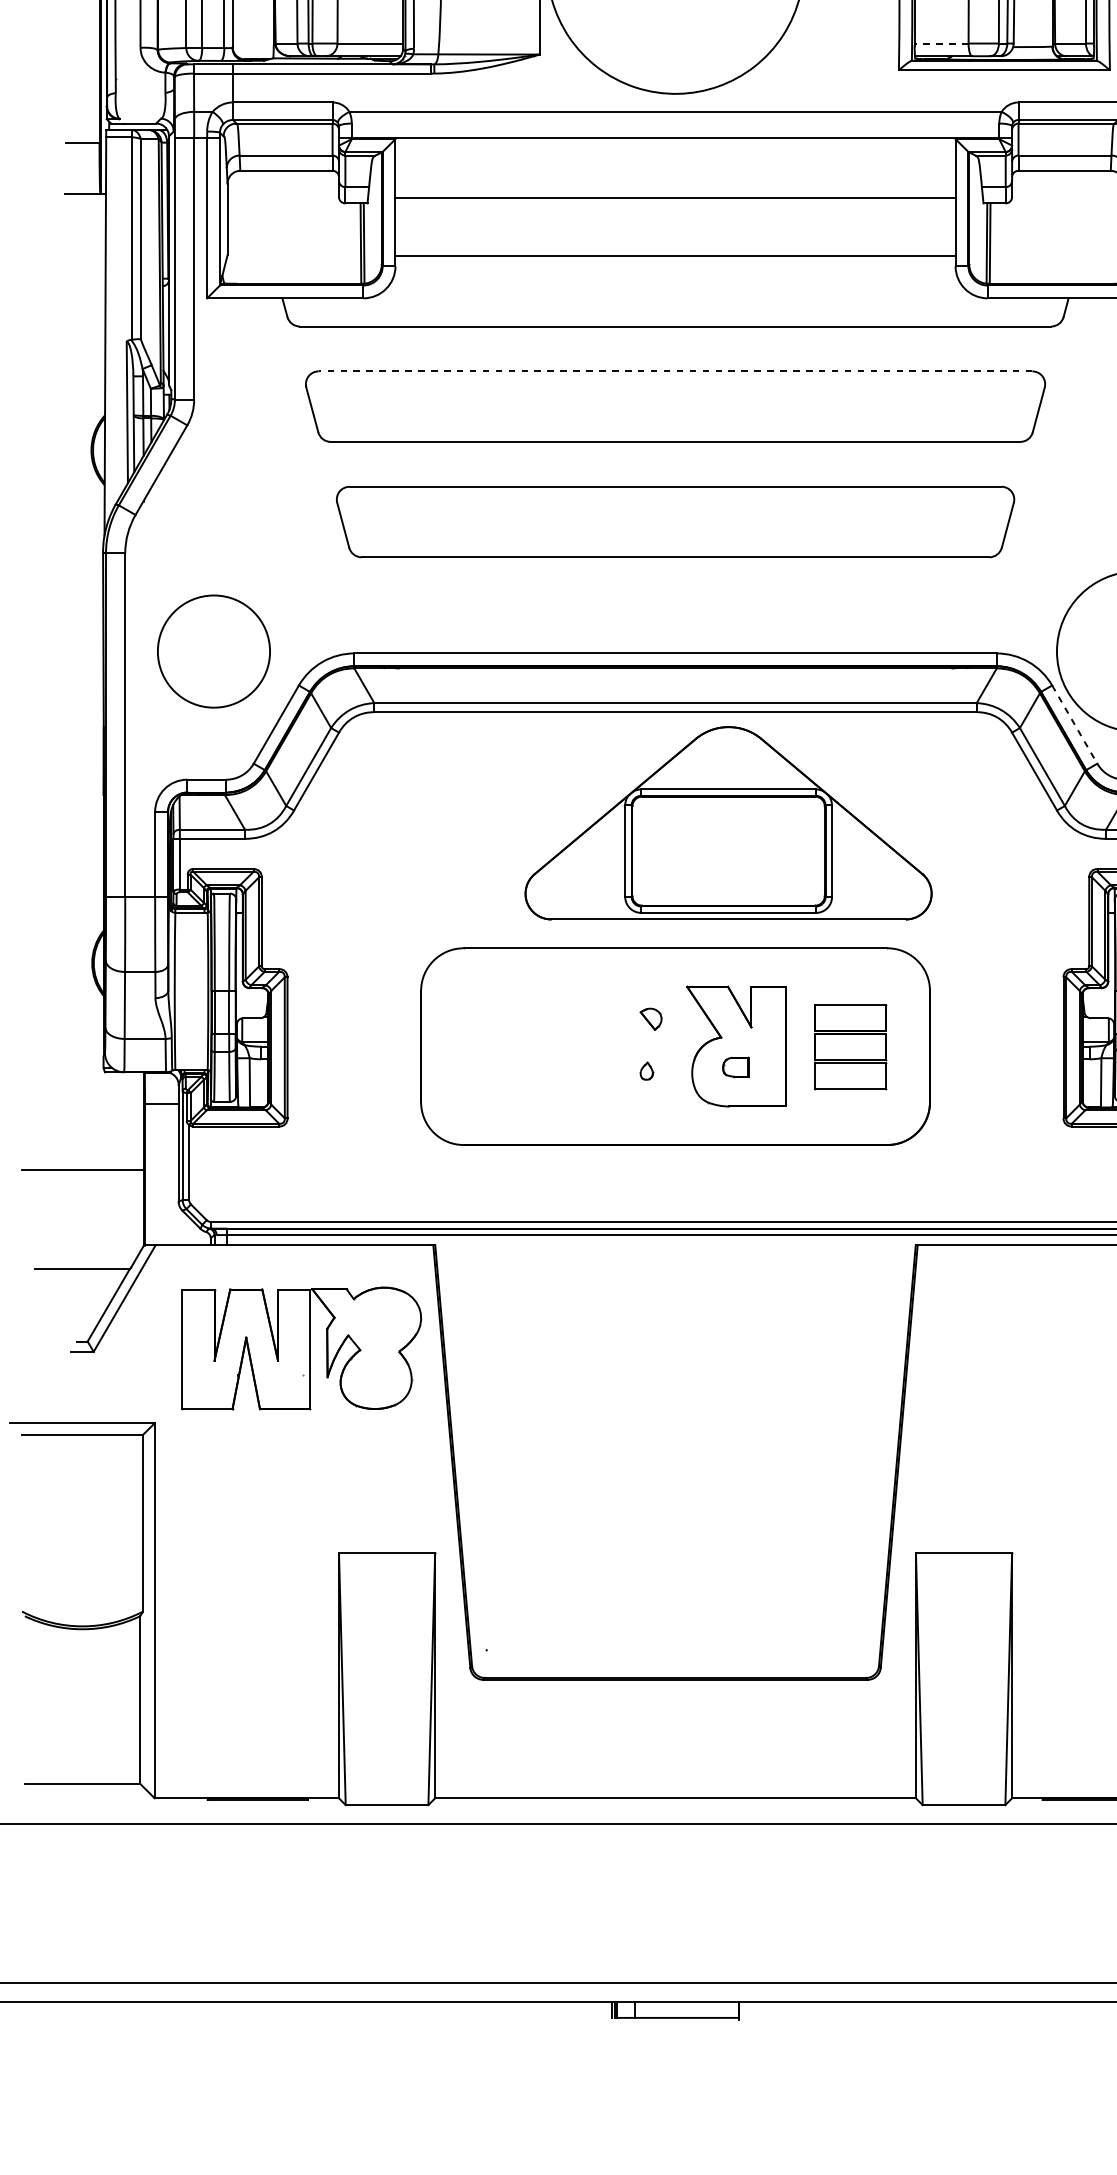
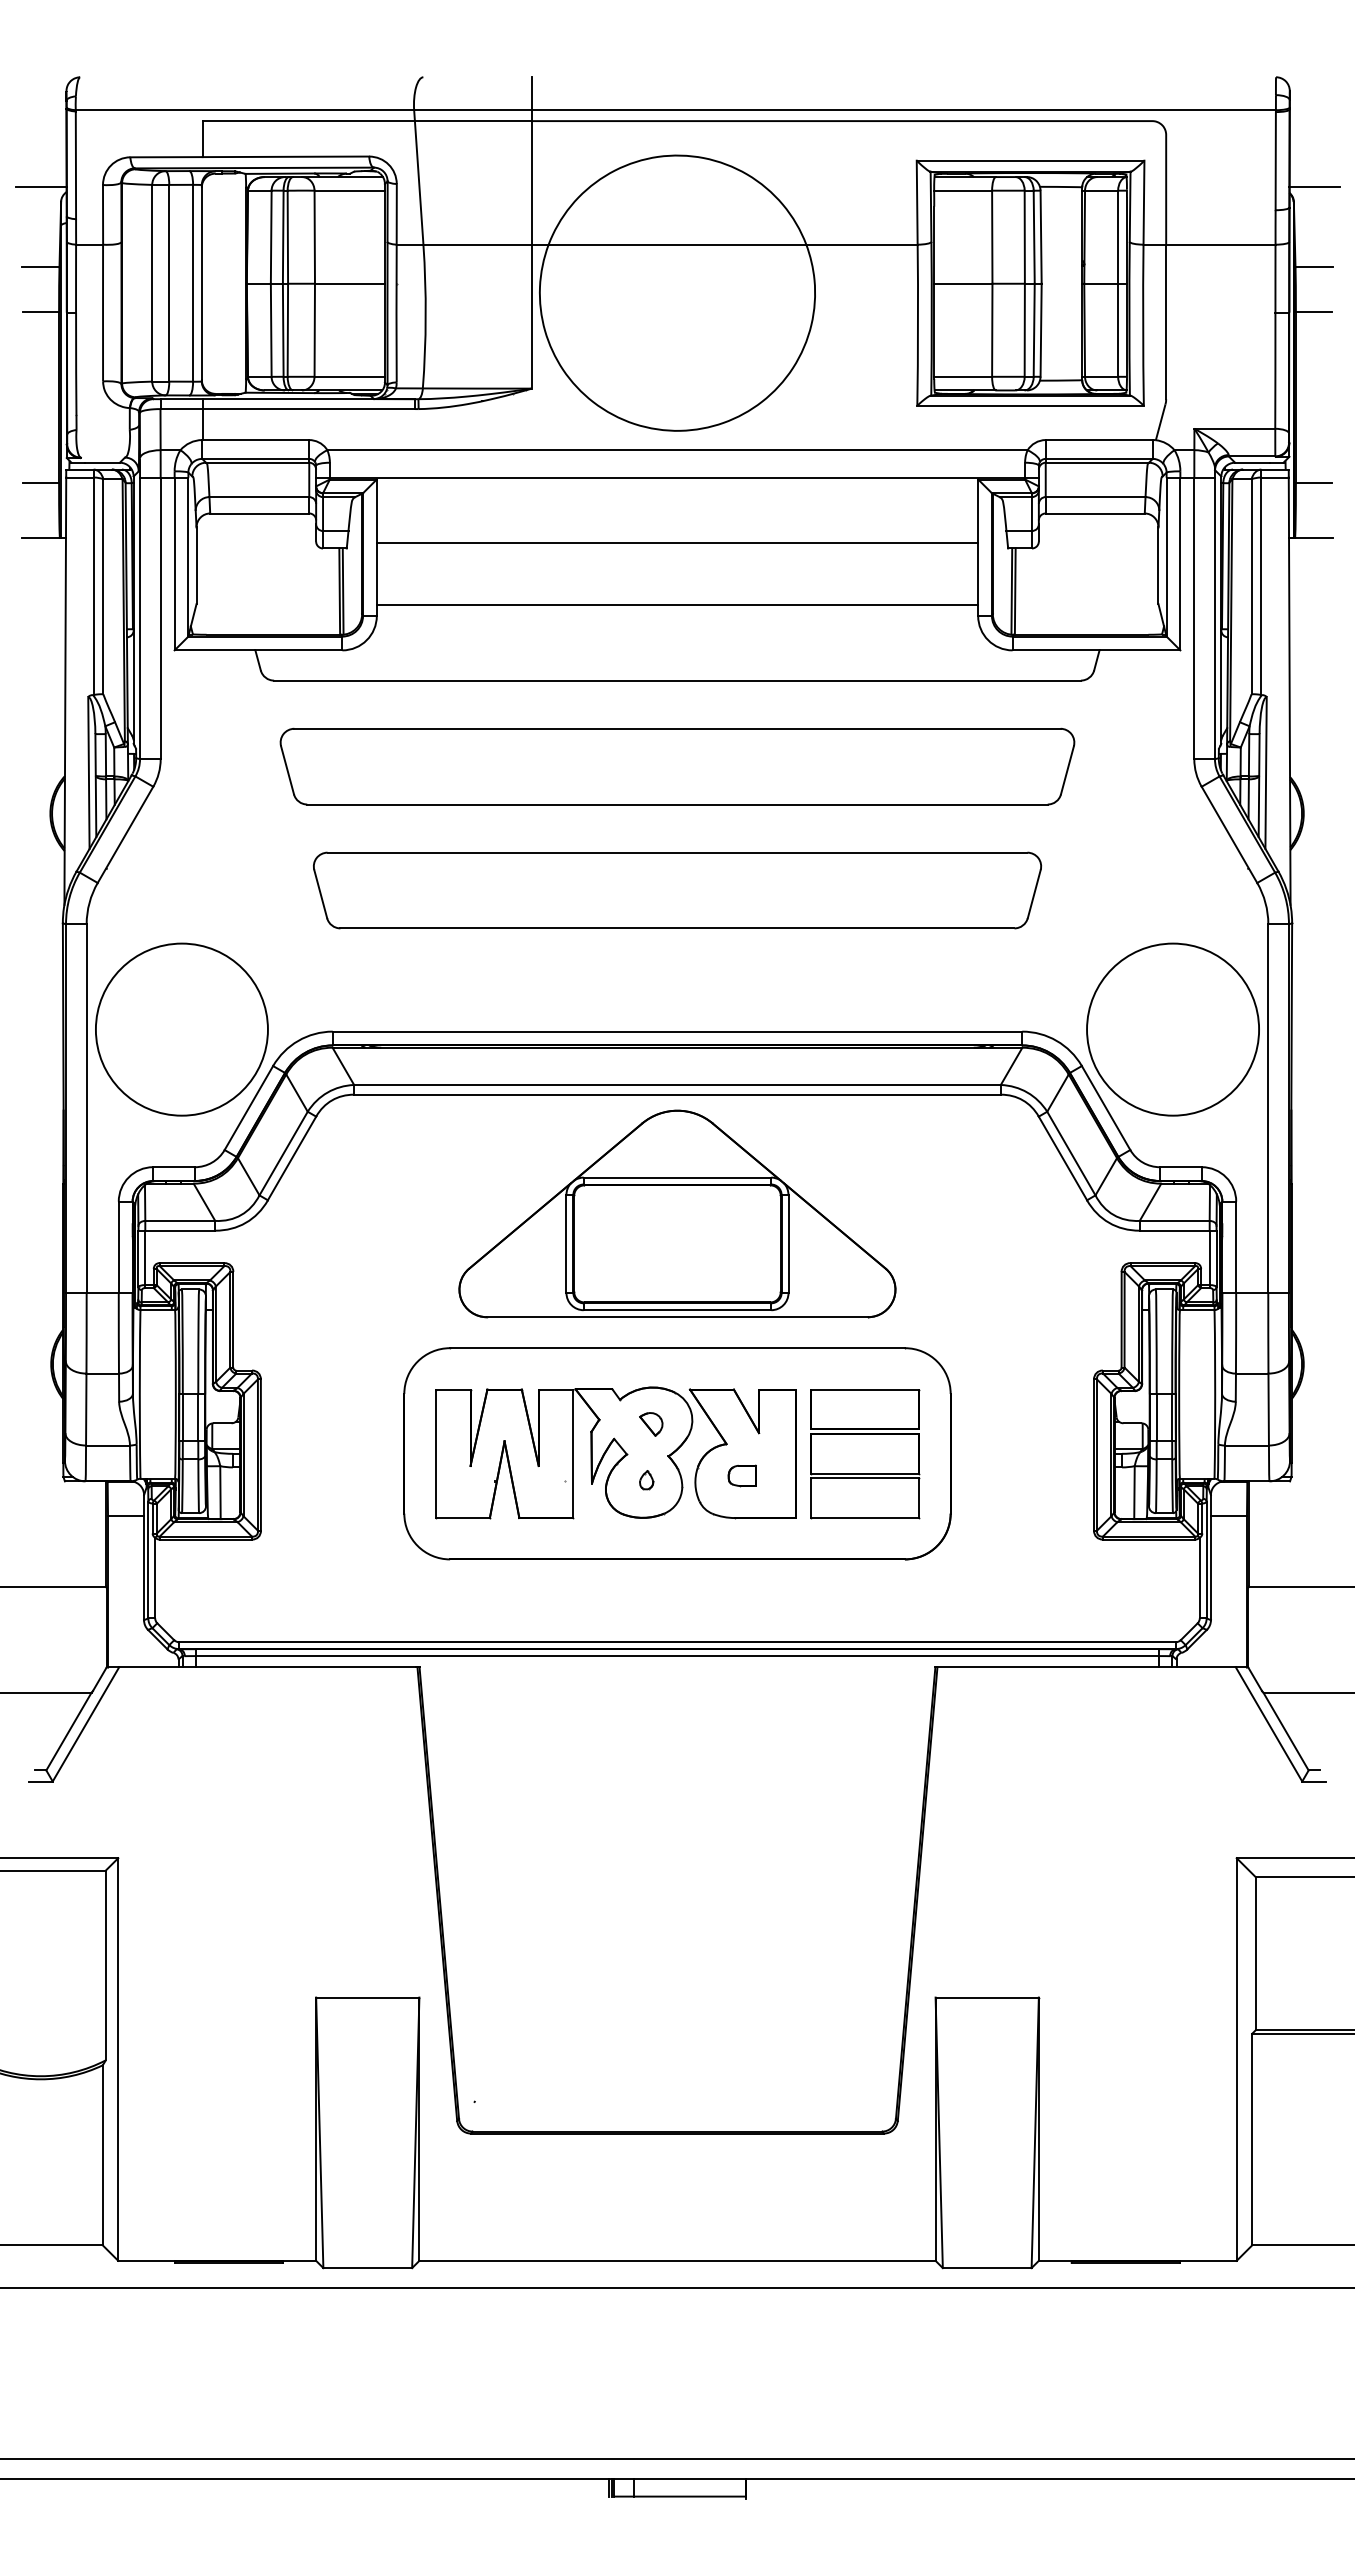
line: (941, 43) -> (963, 376), dashed -> solid
line: (675, 371) -> (677, 728), dashed -> solid
circle: (213, 651) -> (181, 1029), size x1.43
line: (1075, 725) -> (1106, 1108), dashed -> solid
part: (728, 822) -> (677, 1213), moved
part: (850, 1047) -> (865, 1454), size x1.43
part: (302, 1348) -> (564, 1452), moved

